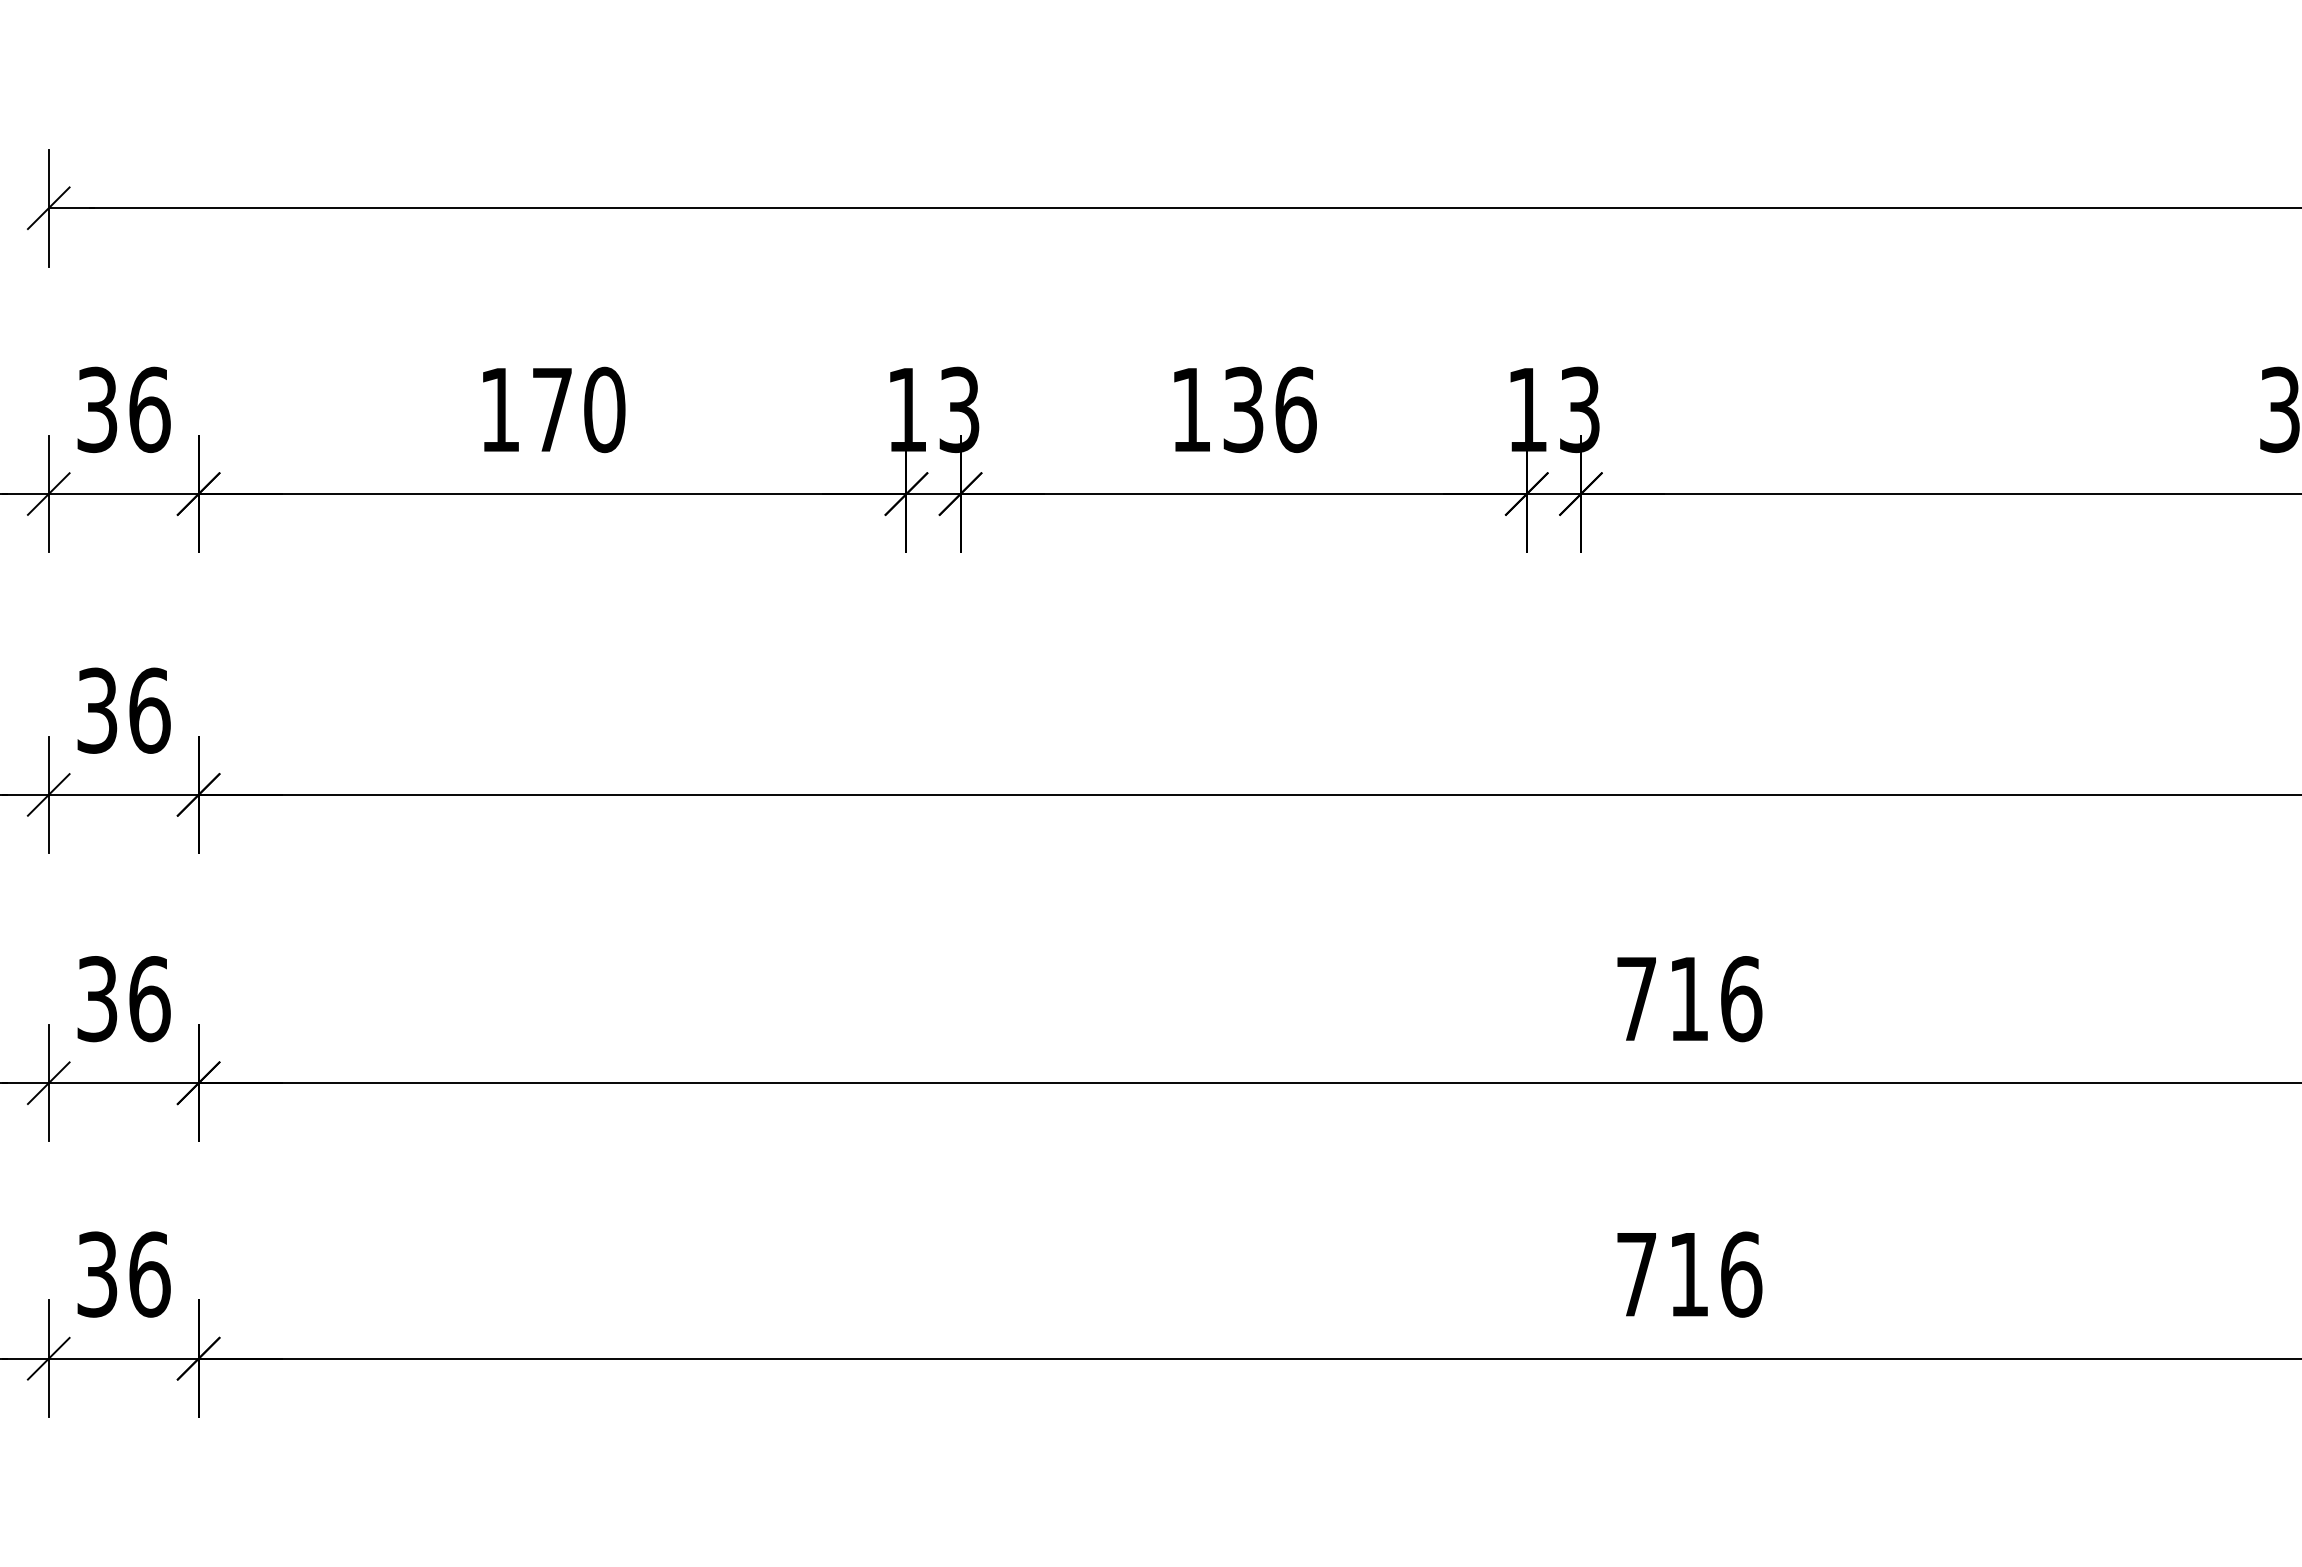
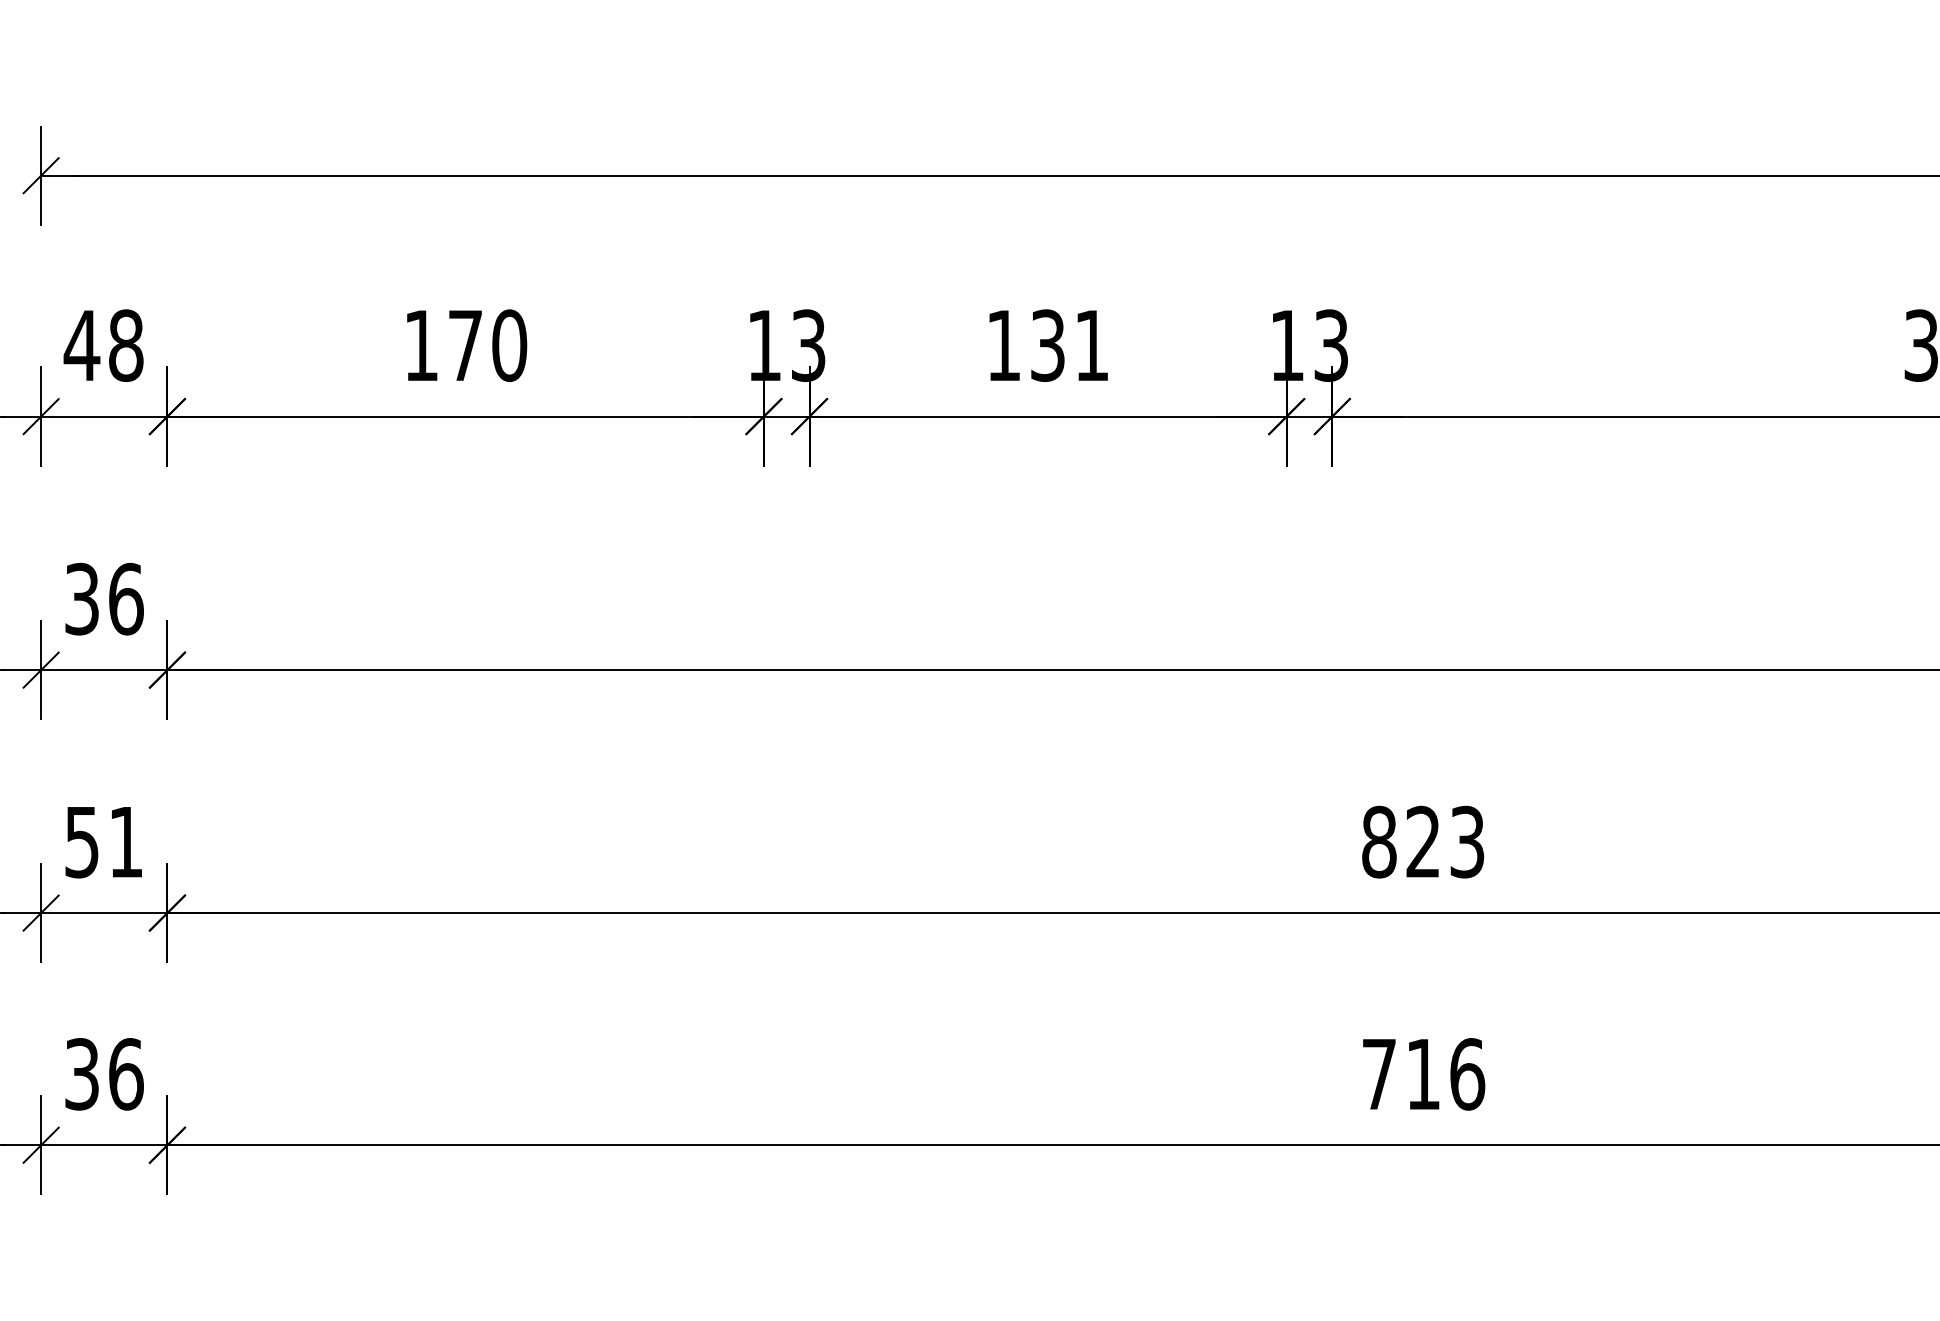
text: (122, 409) -> (103, 345), 36 -> 48
text: (1295, 409) -> (1091, 345), 136 -> 131
text: (123, 999) -> (104, 842), 36 -> 51
text: (1689, 999) -> (1423, 842), 716 -> 823

